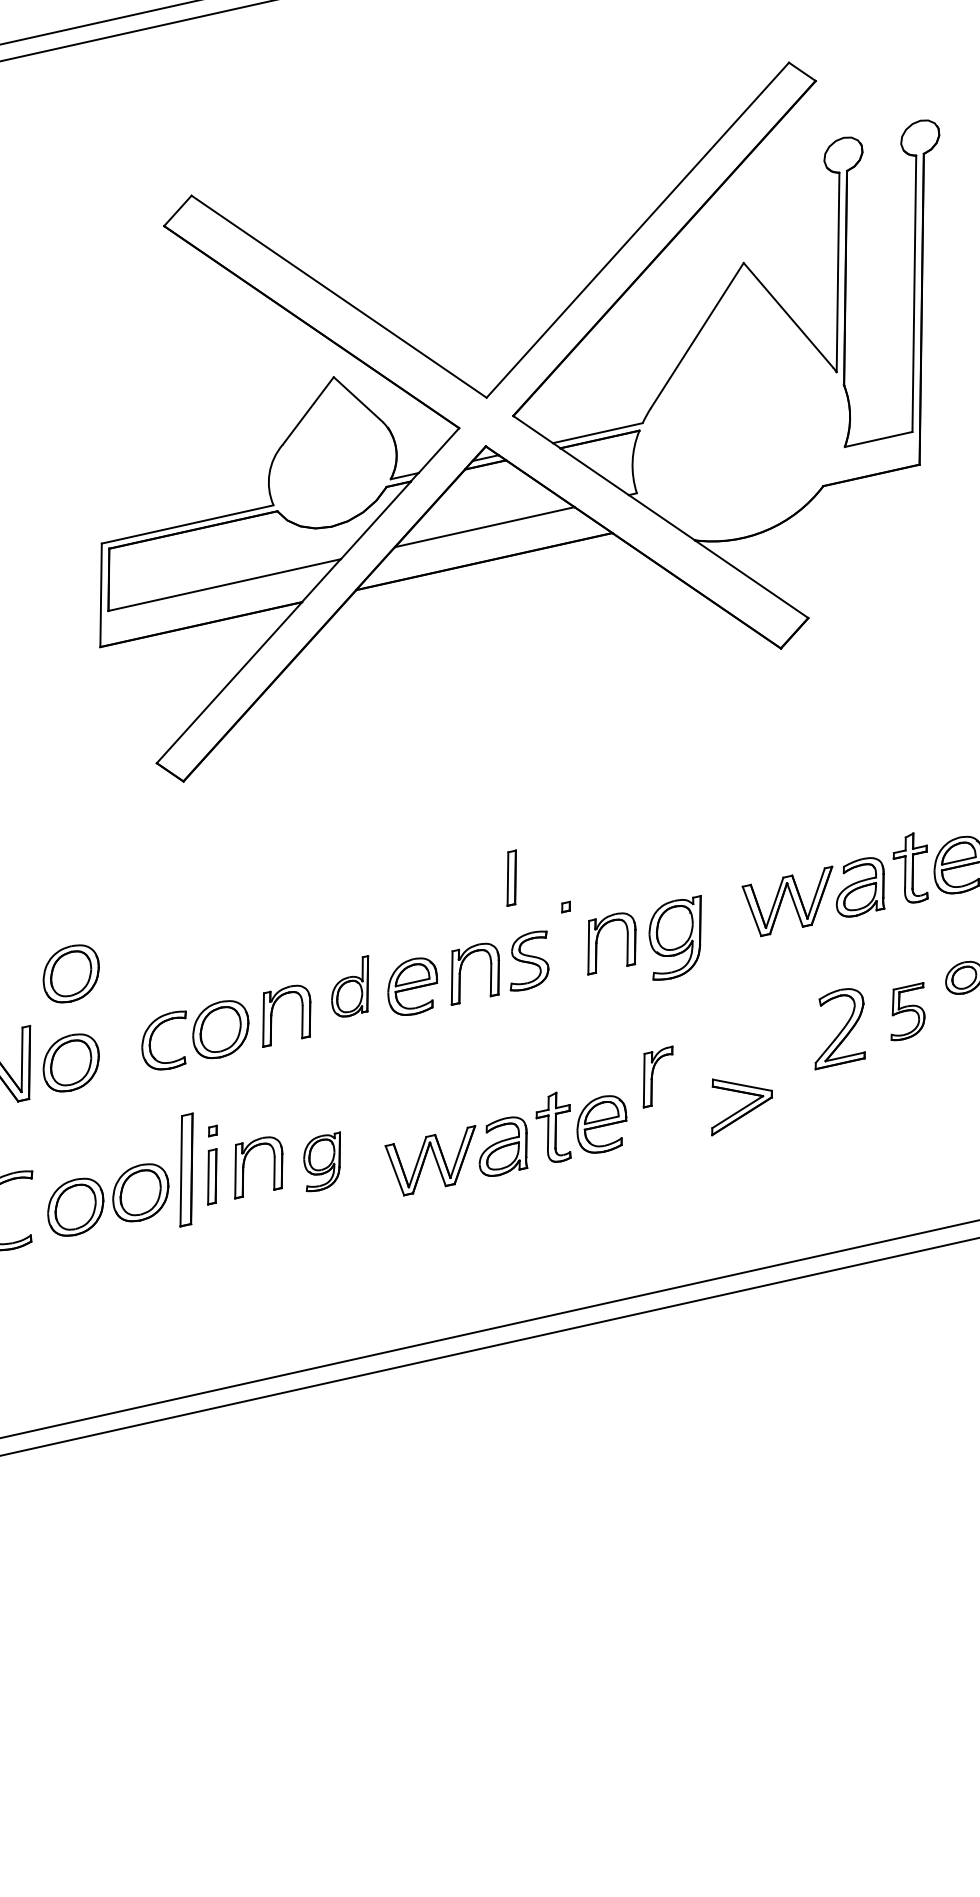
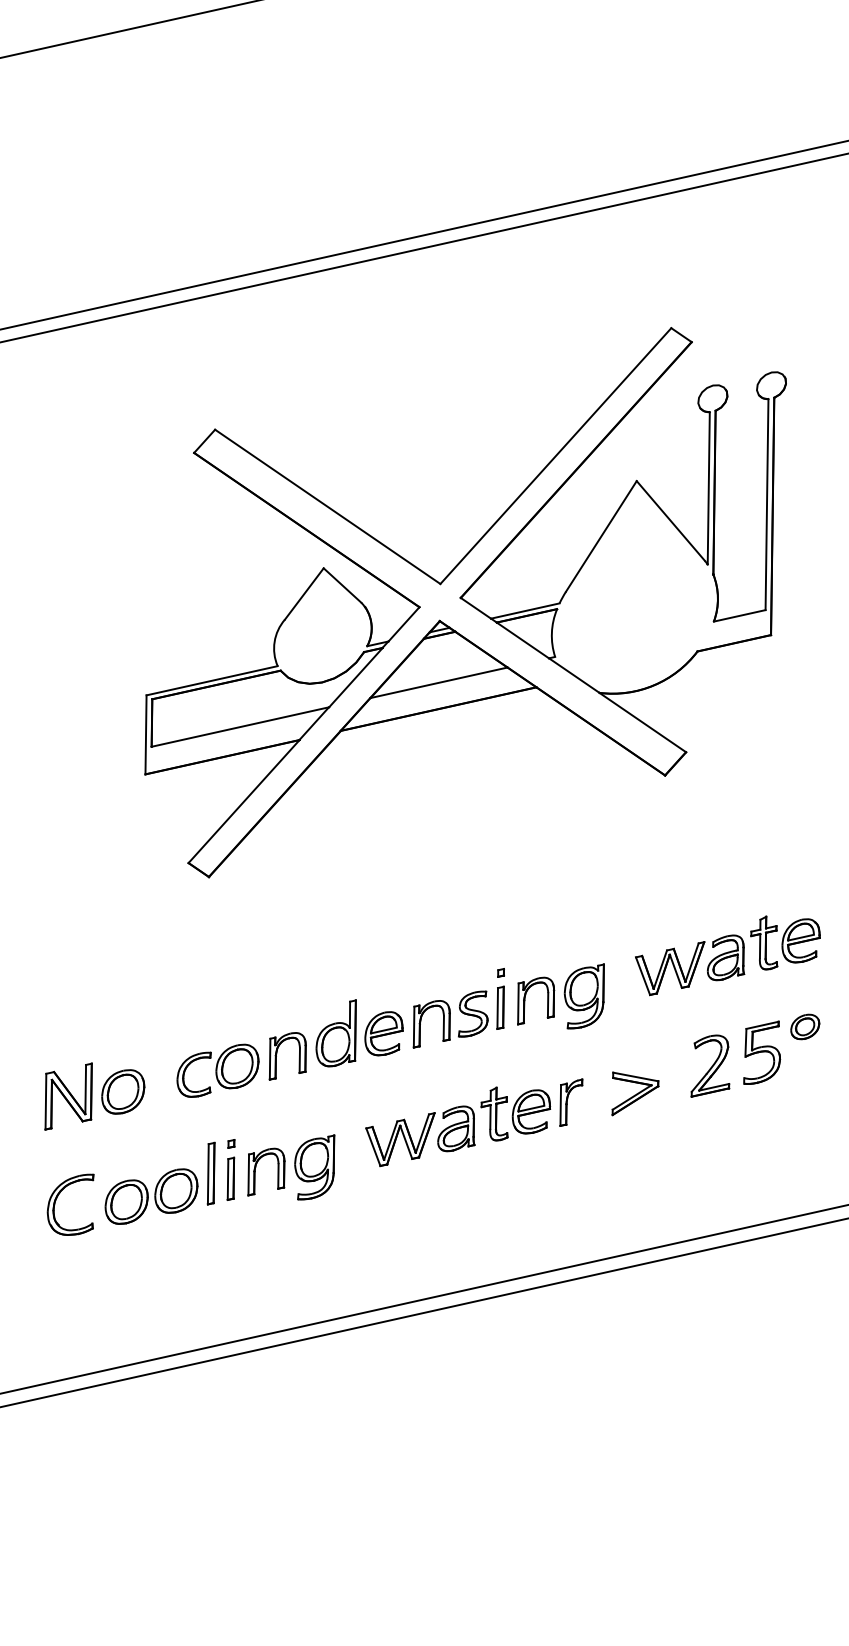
part: (511, 877) -> (500, 1007), moved
part: (71, 973) -> (123, 1023), removed
part: (349, 986) -> (335, 1033), size x1.43
part: (908, 1011) -> (762, 1052), size x1.43
part: (742, 1106) -> (635, 1093), moved
part: (506, 1143) -> (458, 1126), moved
part: (321, 1161) -> (314, 1167), size x1.43
part: (185, 1169) -> (210, 1173), size x0.71

